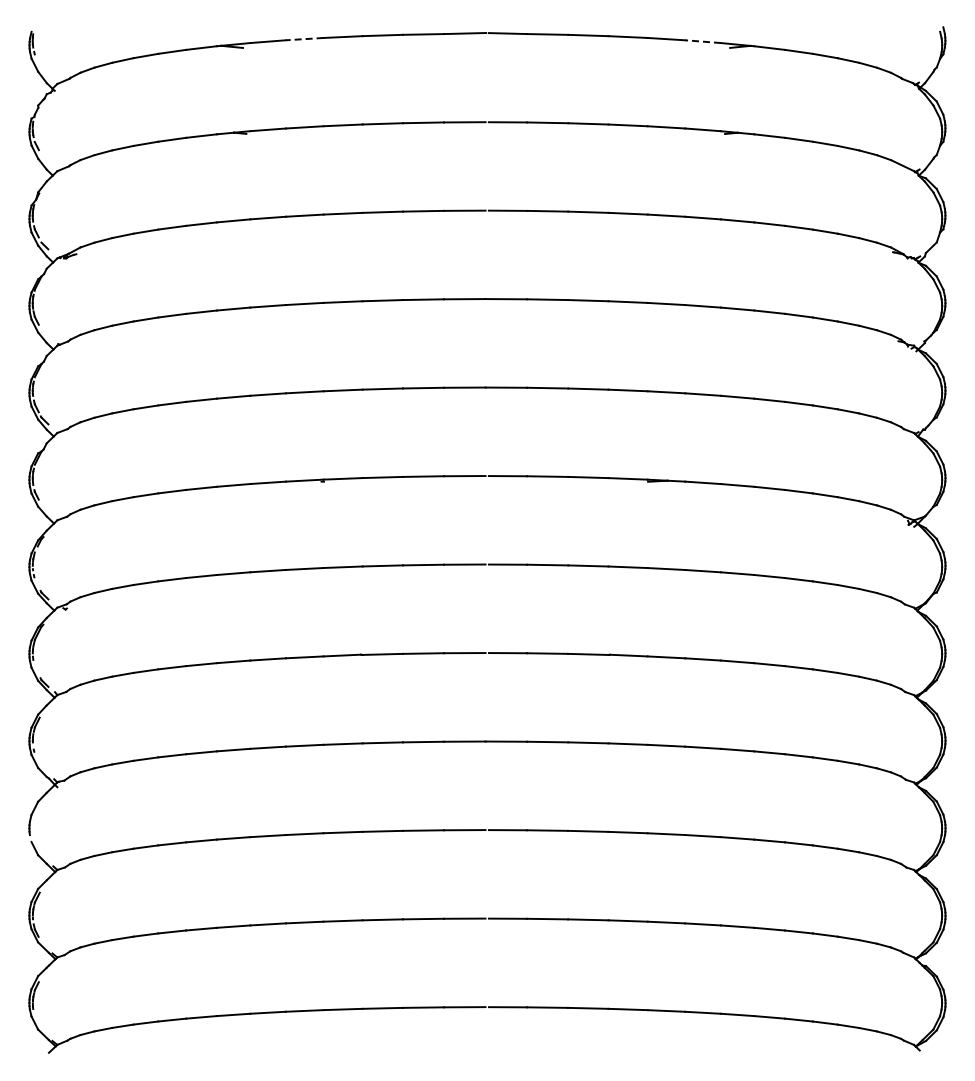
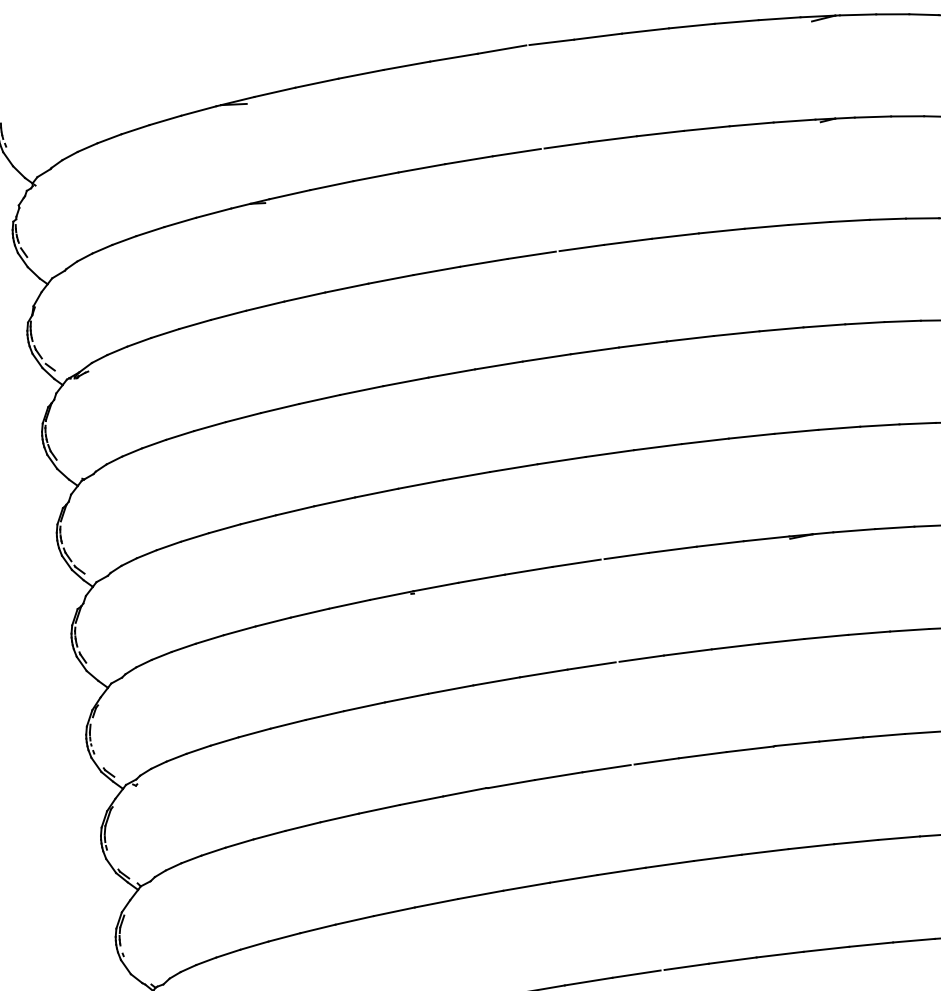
line: (304, 39) -> (316, 83), dashed -> solid
line: (703, 41) -> (780, 18), dashed -> solid

